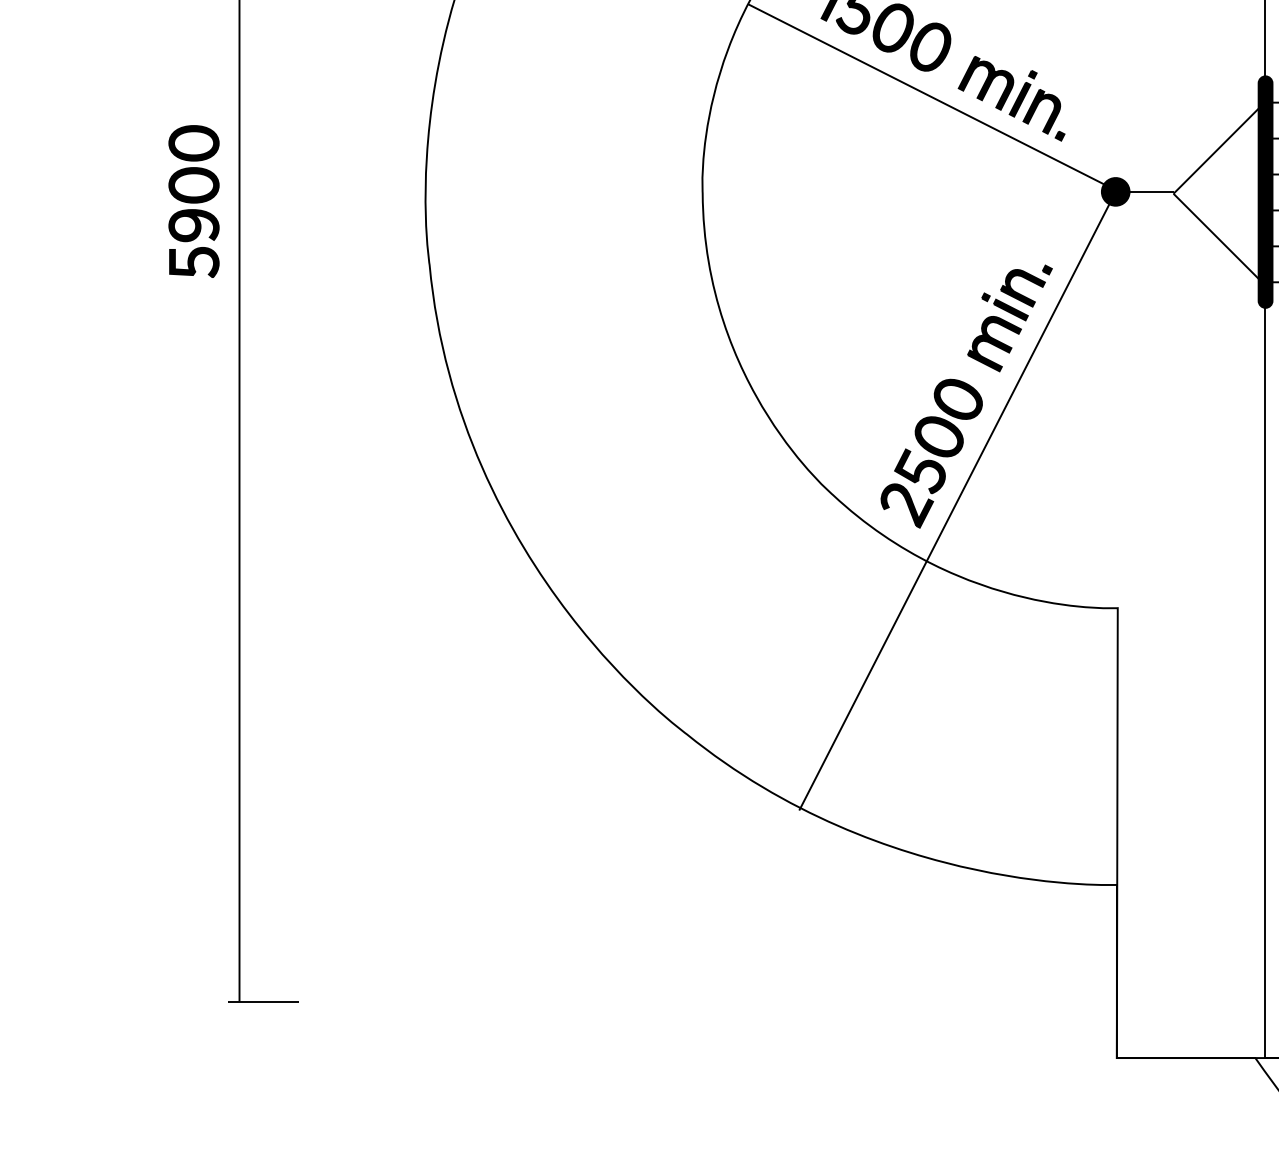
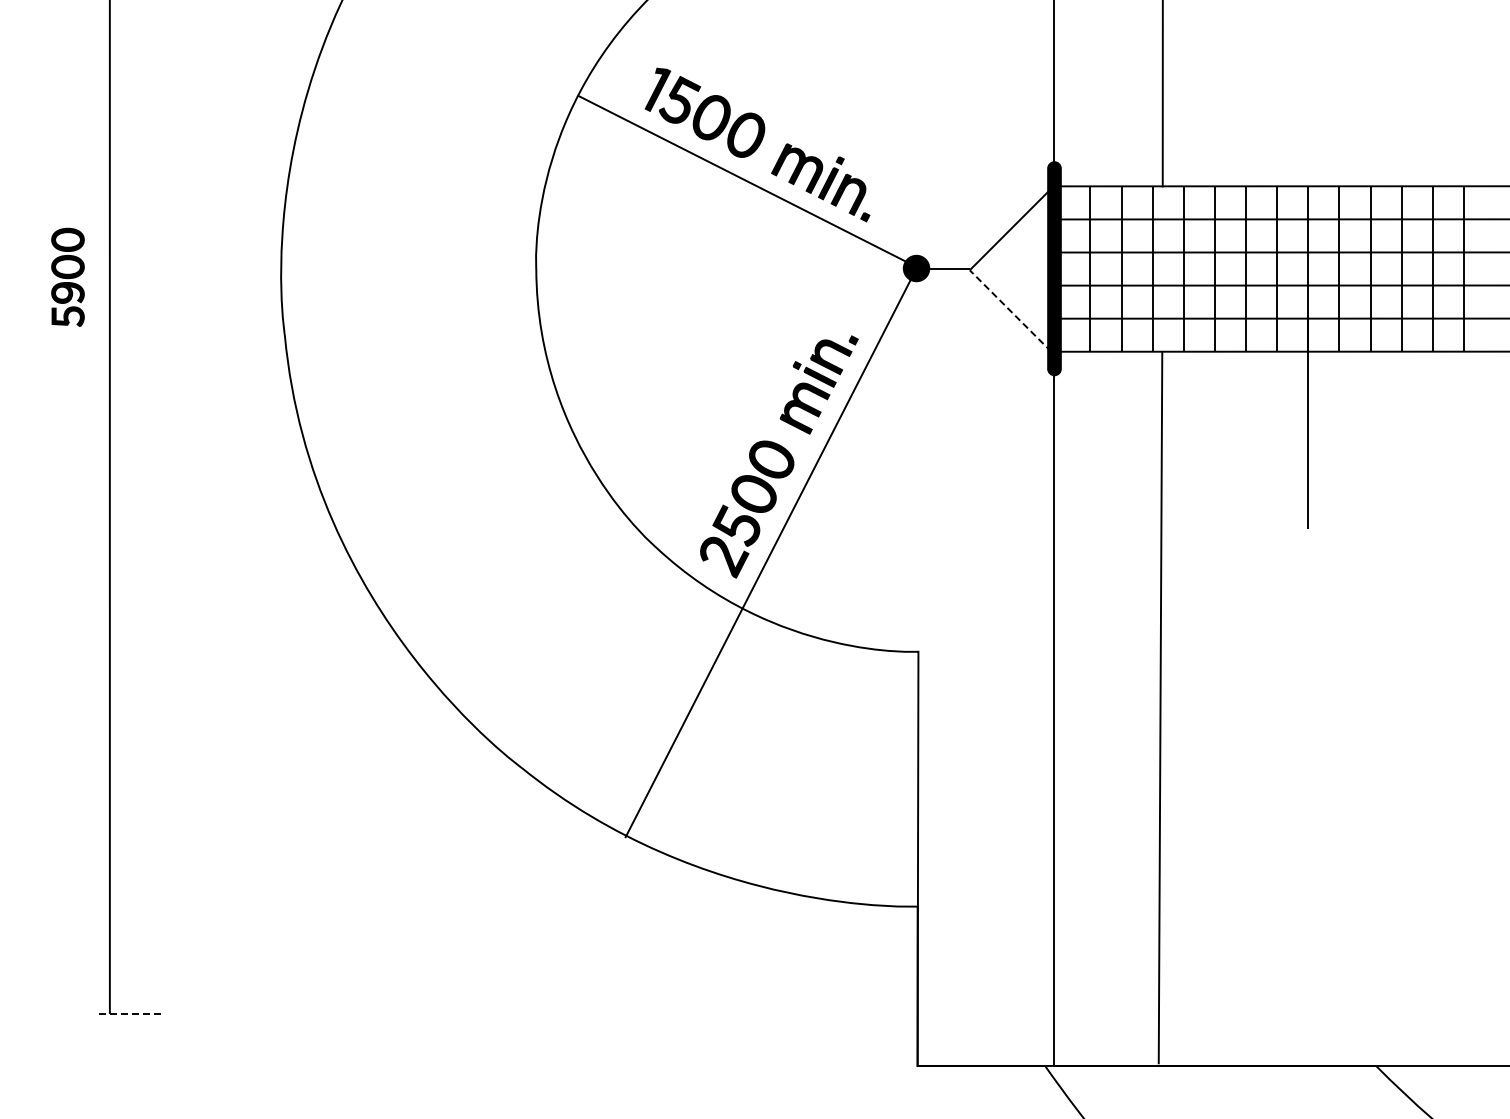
part: (193, 201) -> (67, 277), size x0.7
line: (1217, 238) -> (1010, 311), solid -> dashed
line: (263, 1002) -> (131, 1014), solid -> dashed

